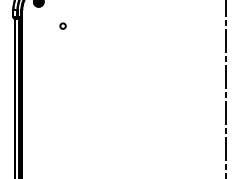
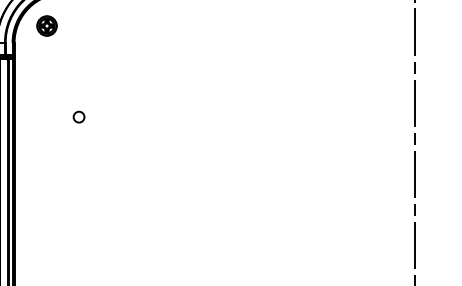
circle: (62, 25) -> (77, 115), moved

